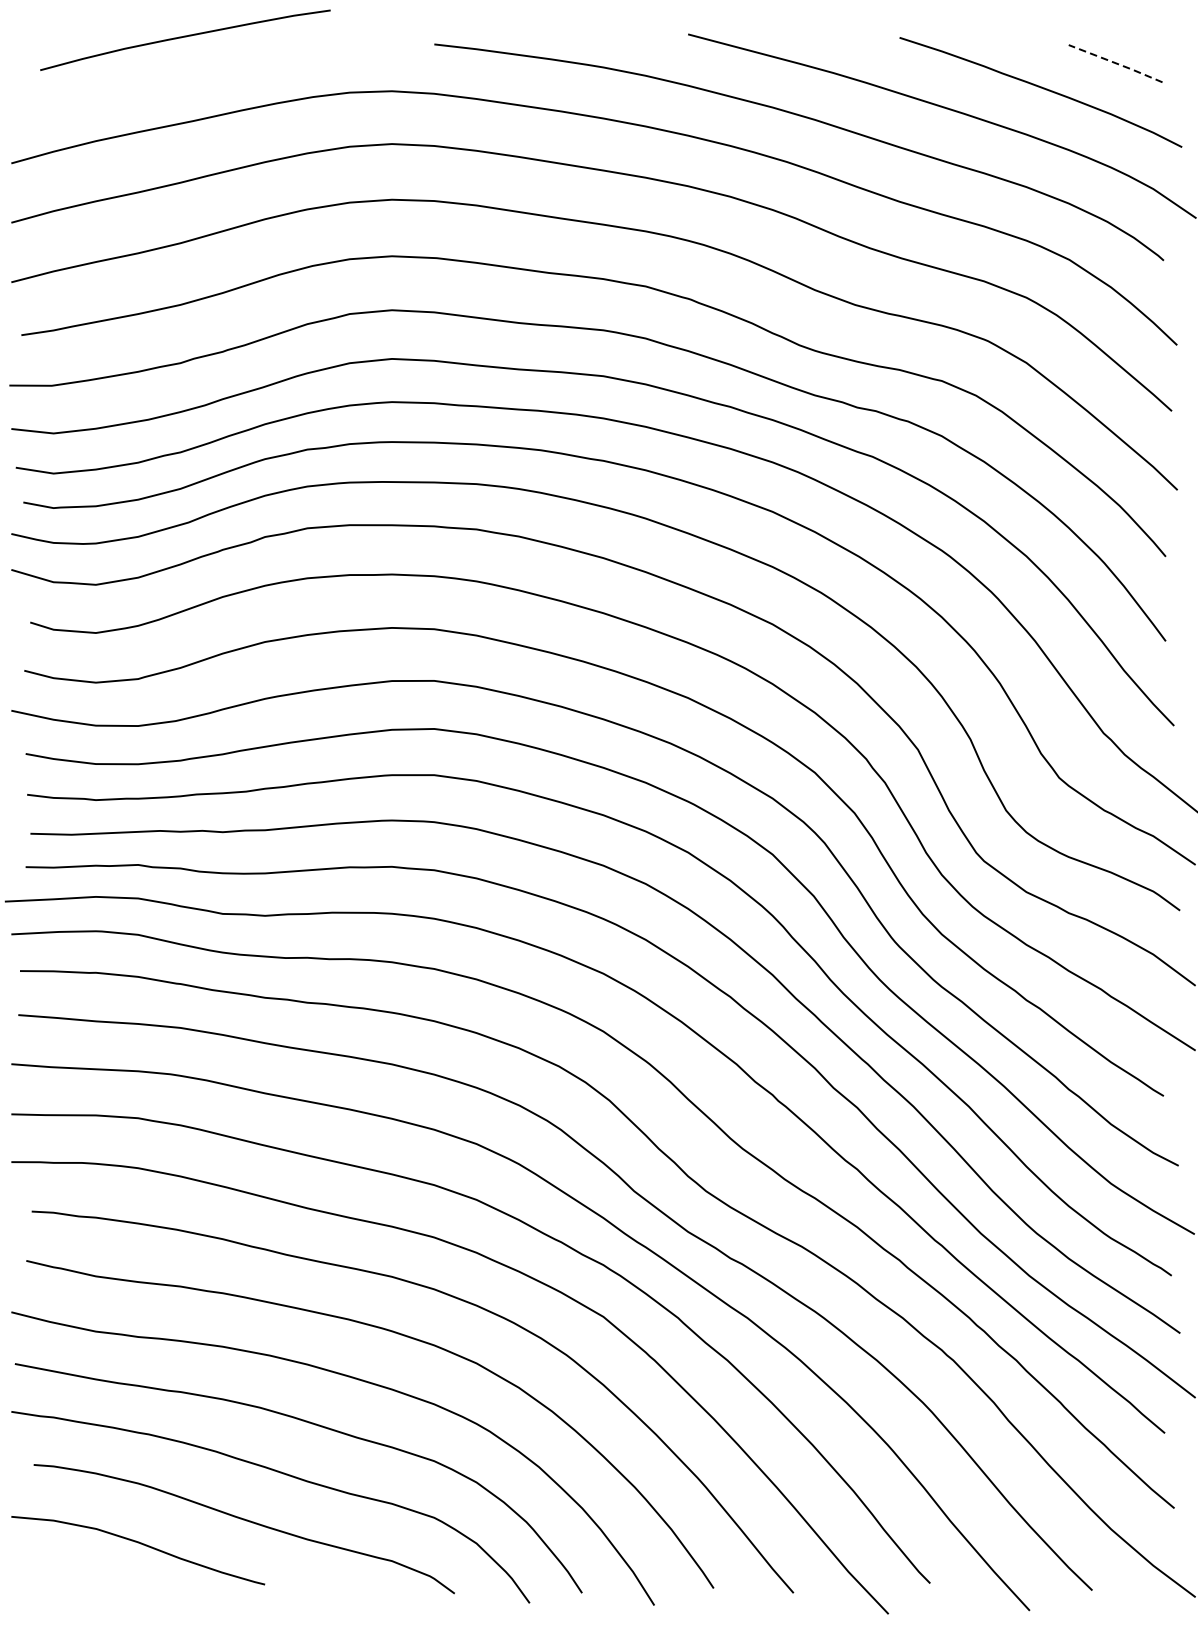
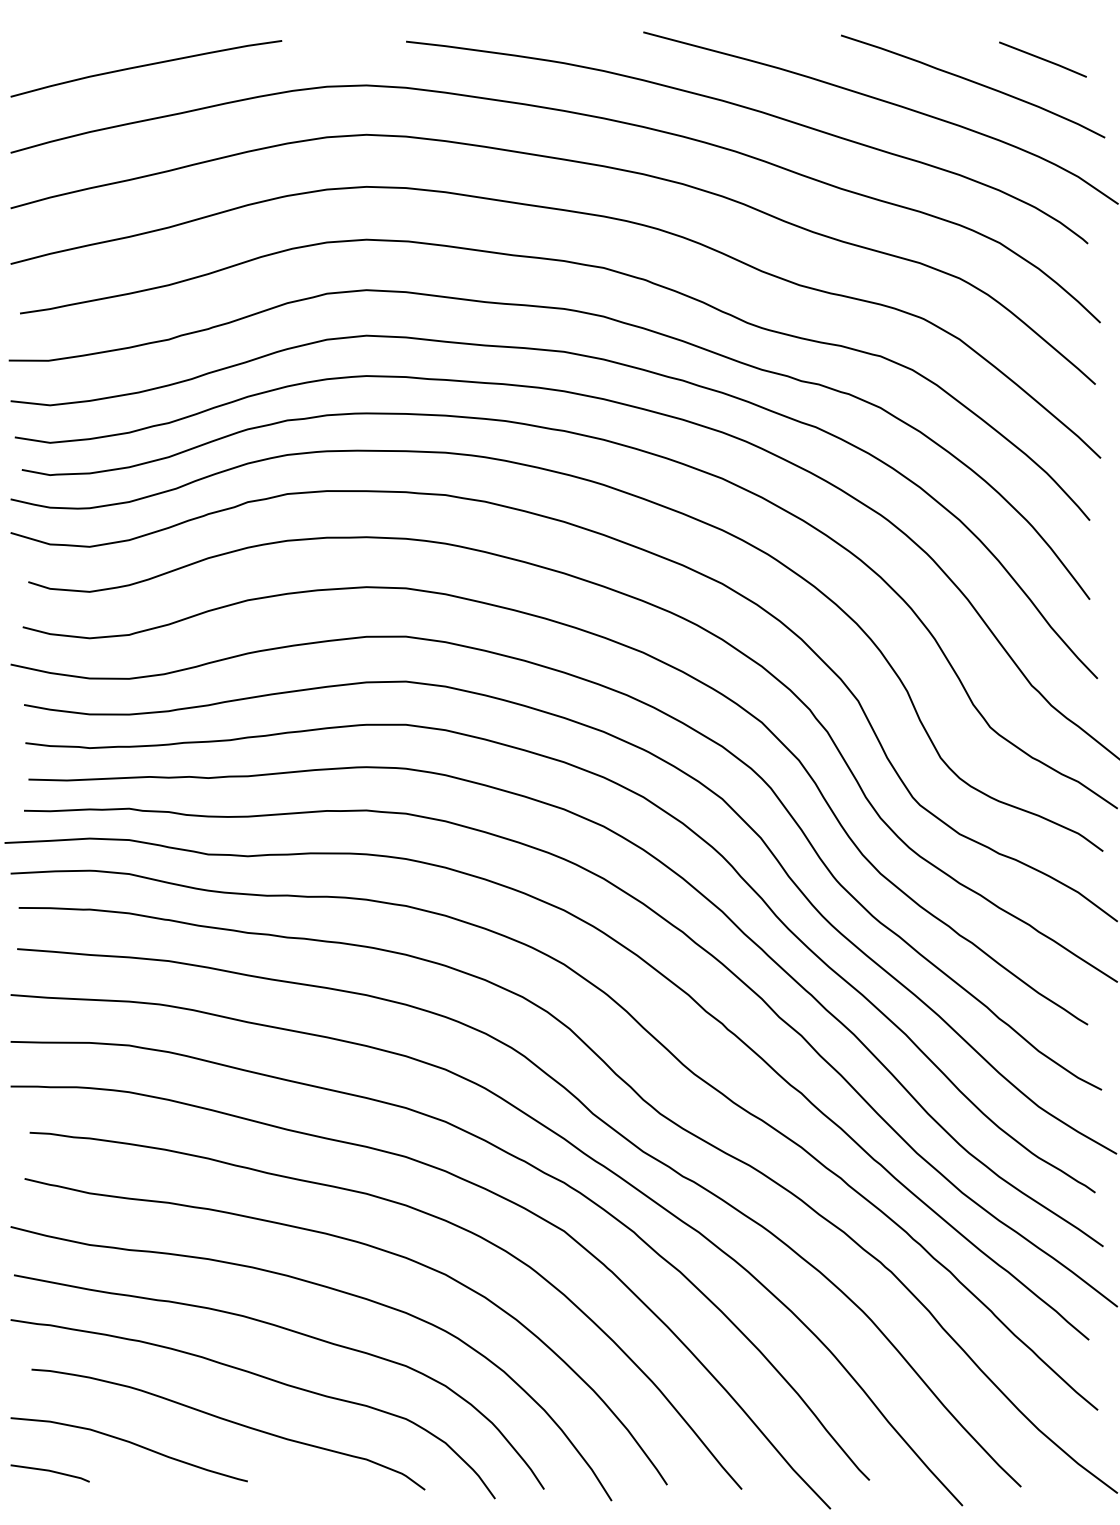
curve: (185, 37) -> (146, 66), moved
line: (1116, 63) -> (1043, 59), dashed -> solid
line: (52, 1573) -> (49, 1471), added

